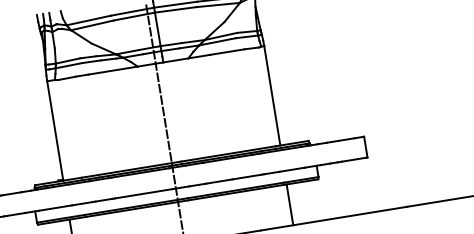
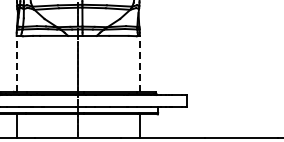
line: (271, 94) -> (139, 63), solid -> dashed
line: (54, 129) -> (16, 63), solid -> dashed

